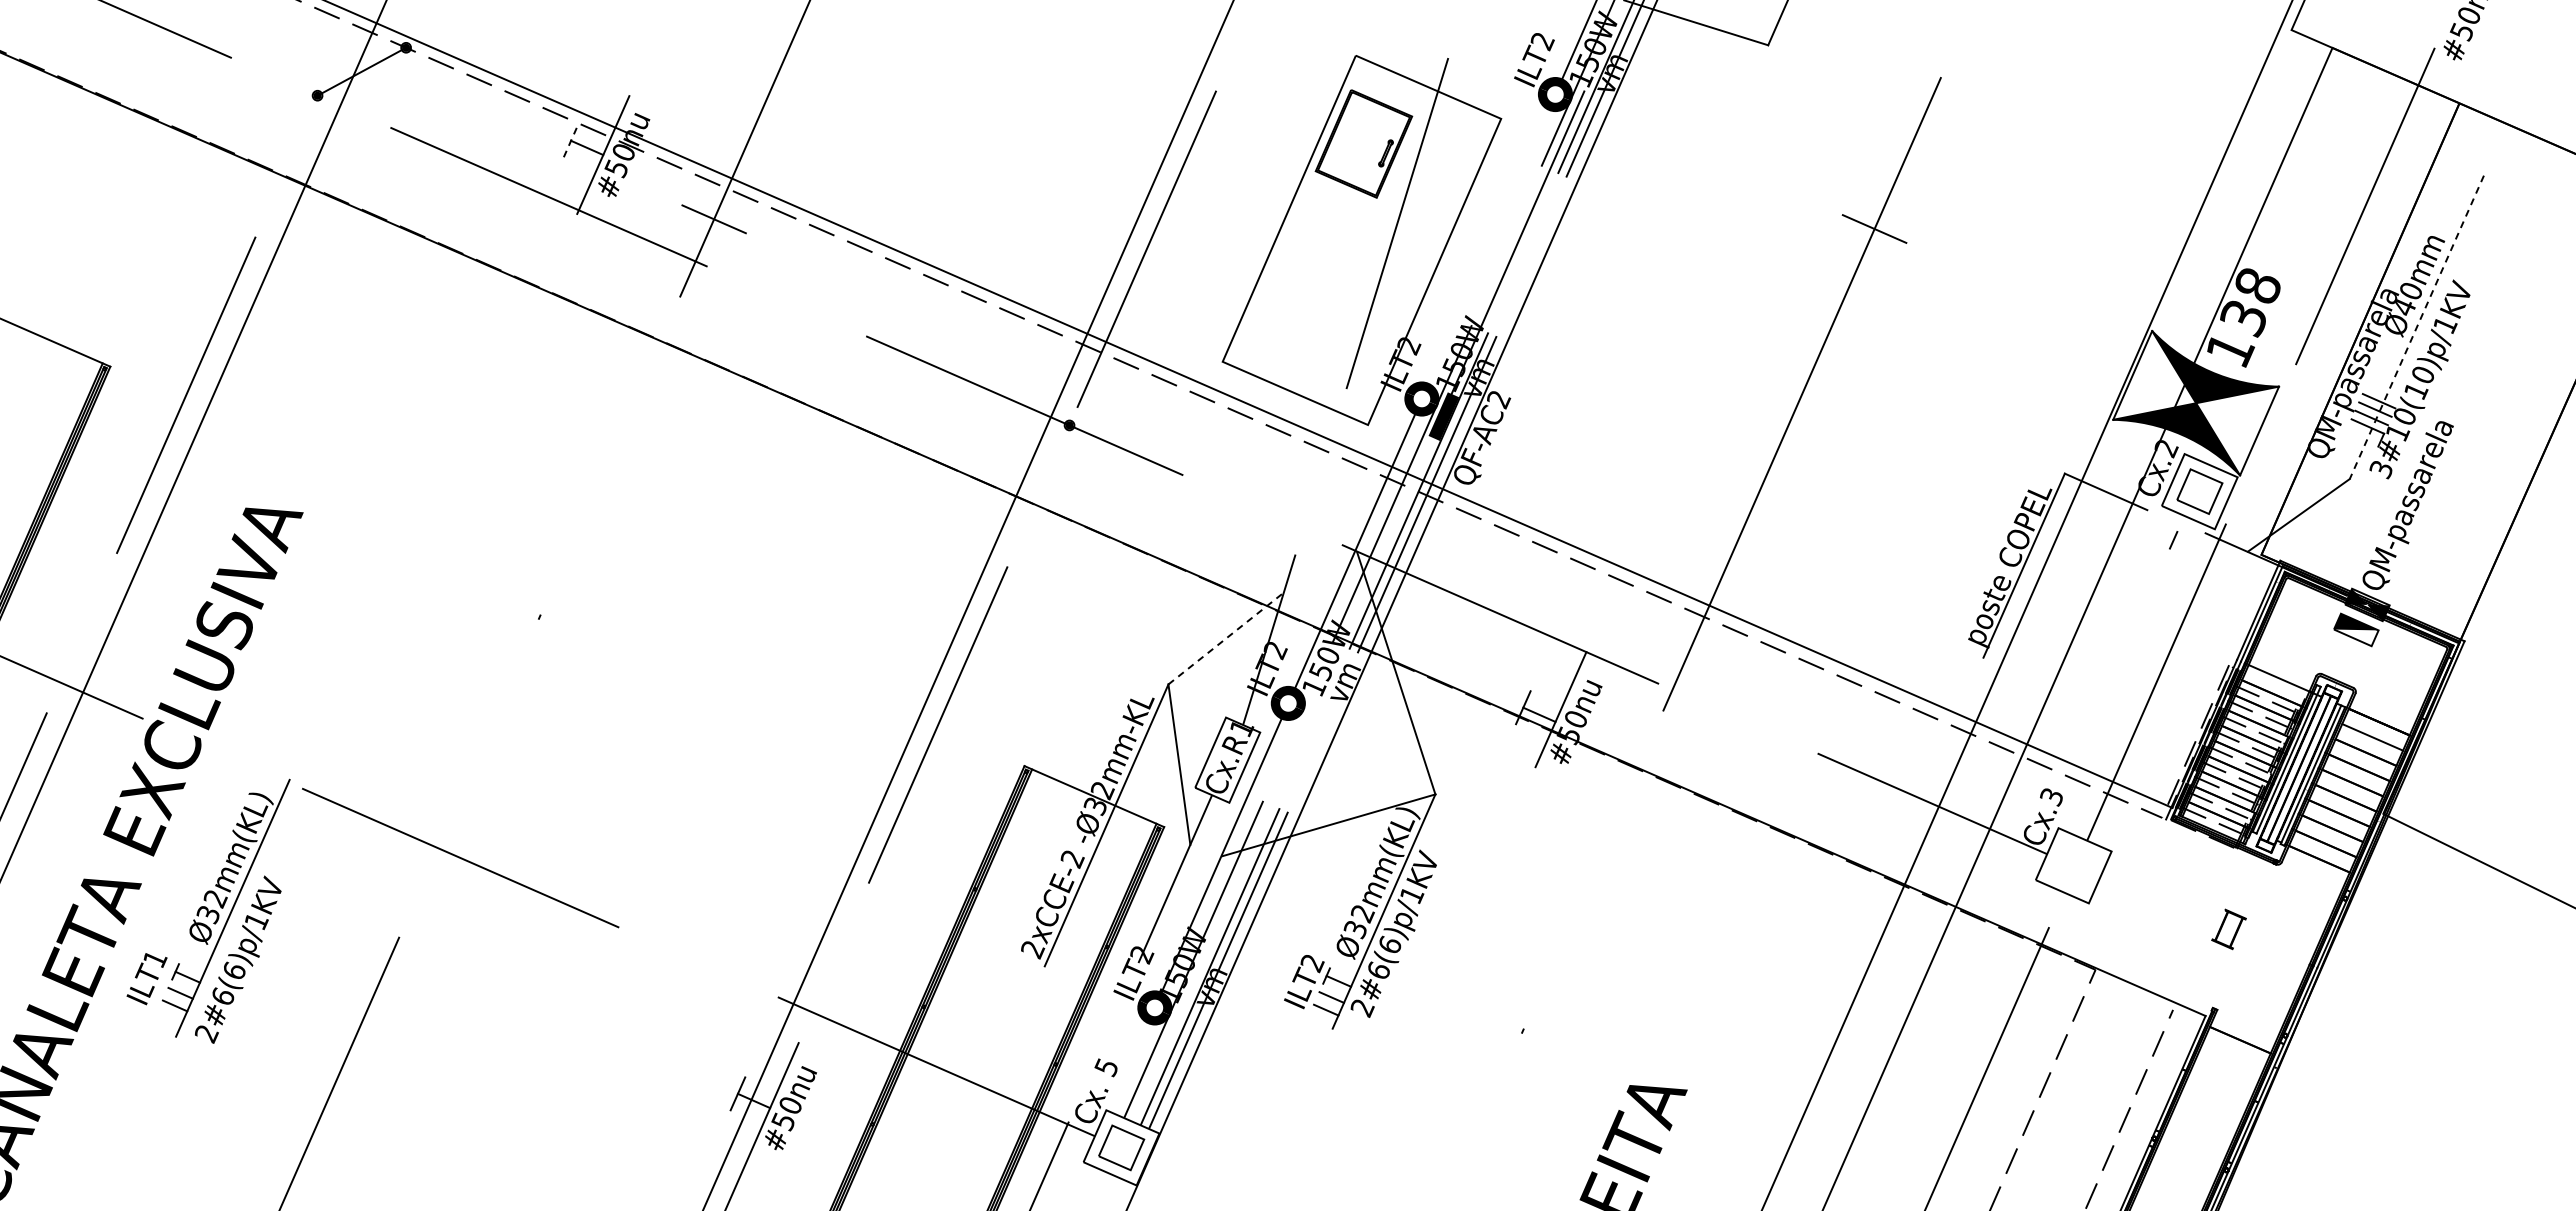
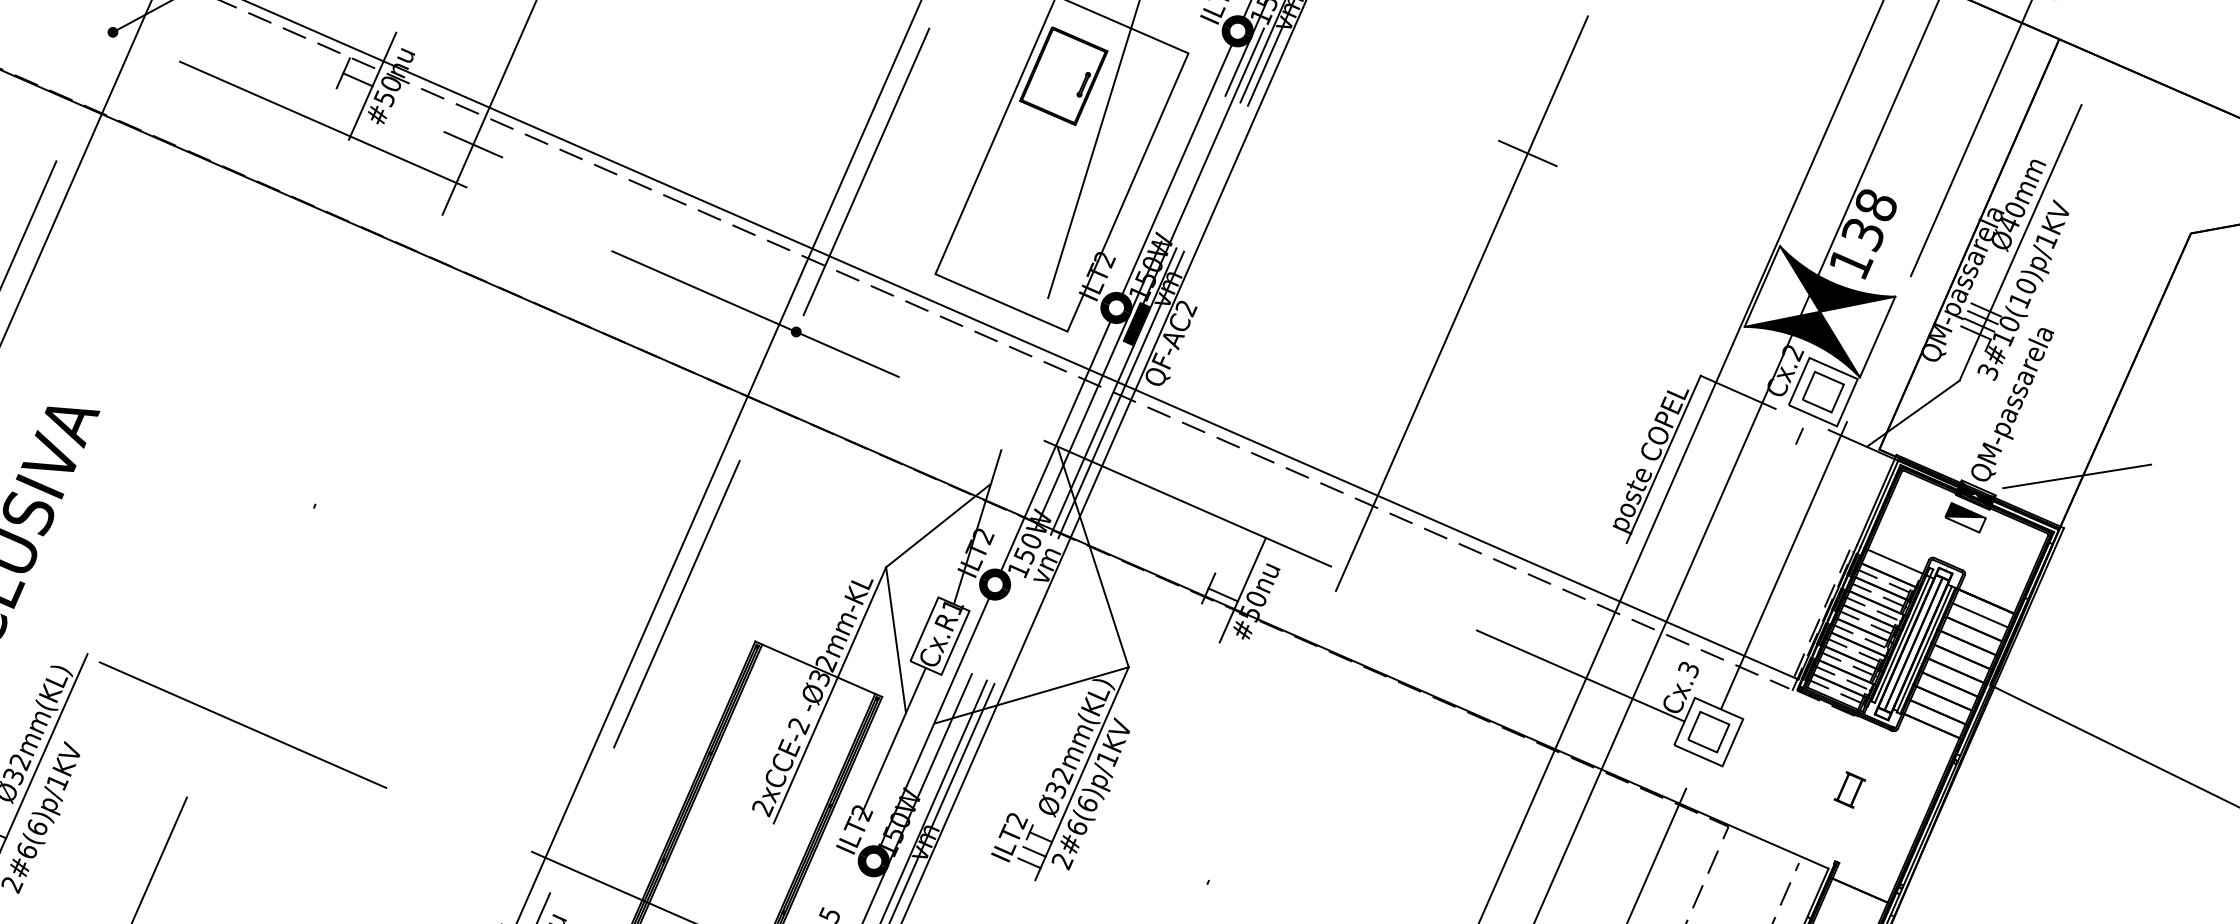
line: (571, 140) -> (343, 73), dashed -> solid
line: (1488, 246) -> (1176, 169), added
line: (2416, 327) -> (2020, 242), dashed -> solid
line: (2478, 584) -> (2076, 476), added
line: (1226, 638) -> (938, 525), dashed -> solid
part: (2073, 865) -> (1708, 731), added

